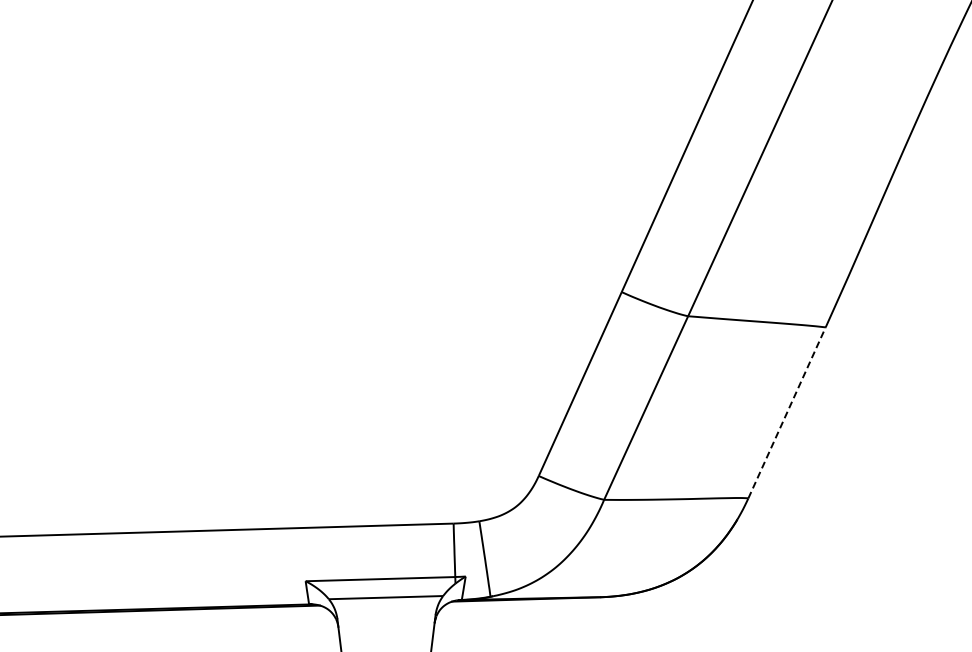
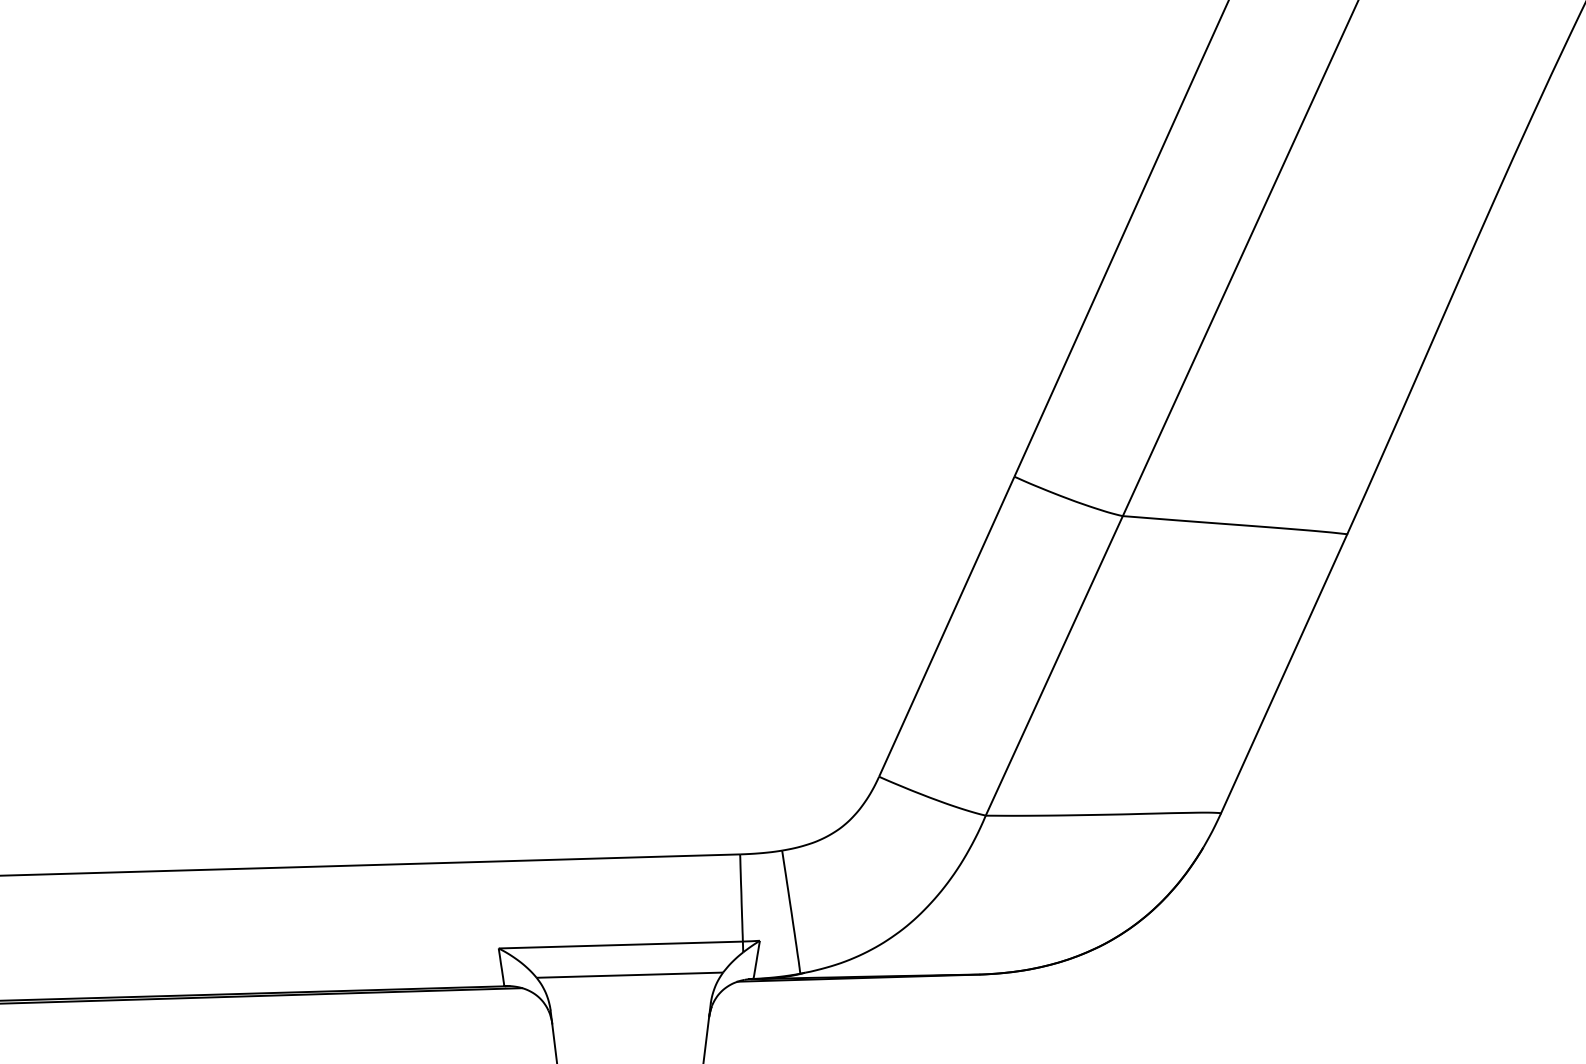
line: (787, 412) -> (1284, 673), dashed -> solid

